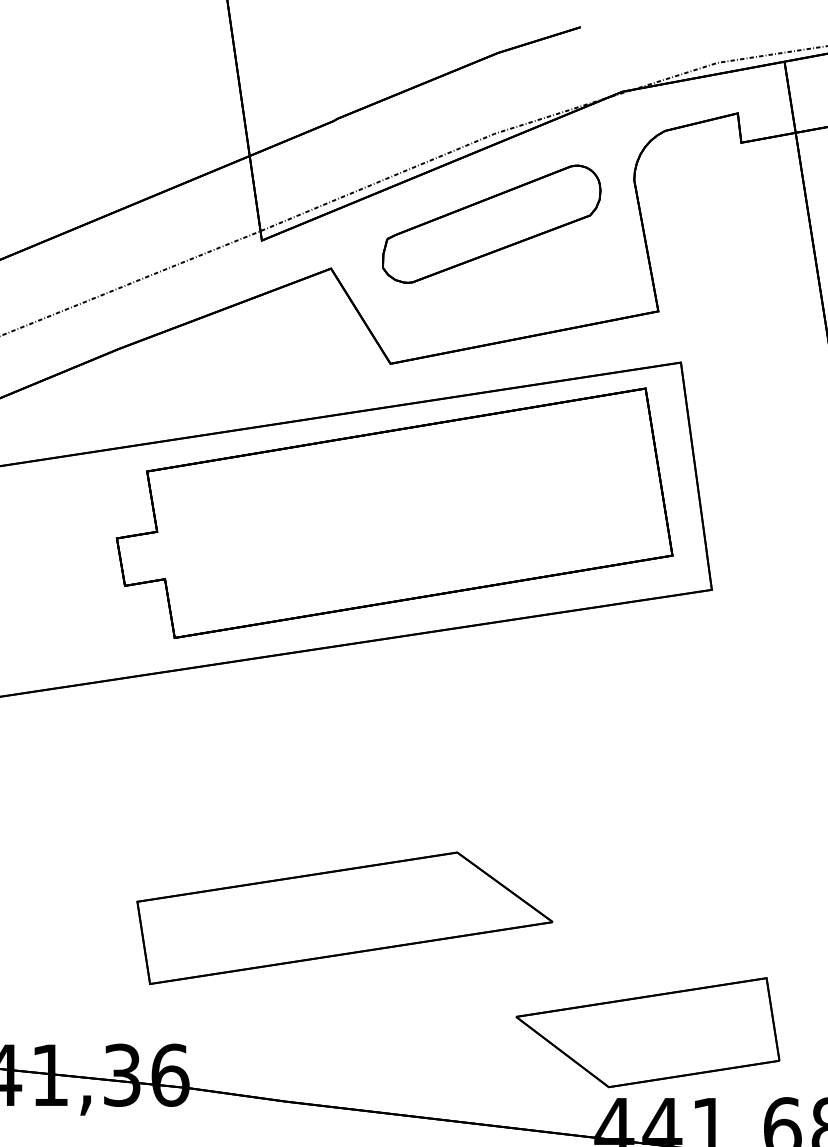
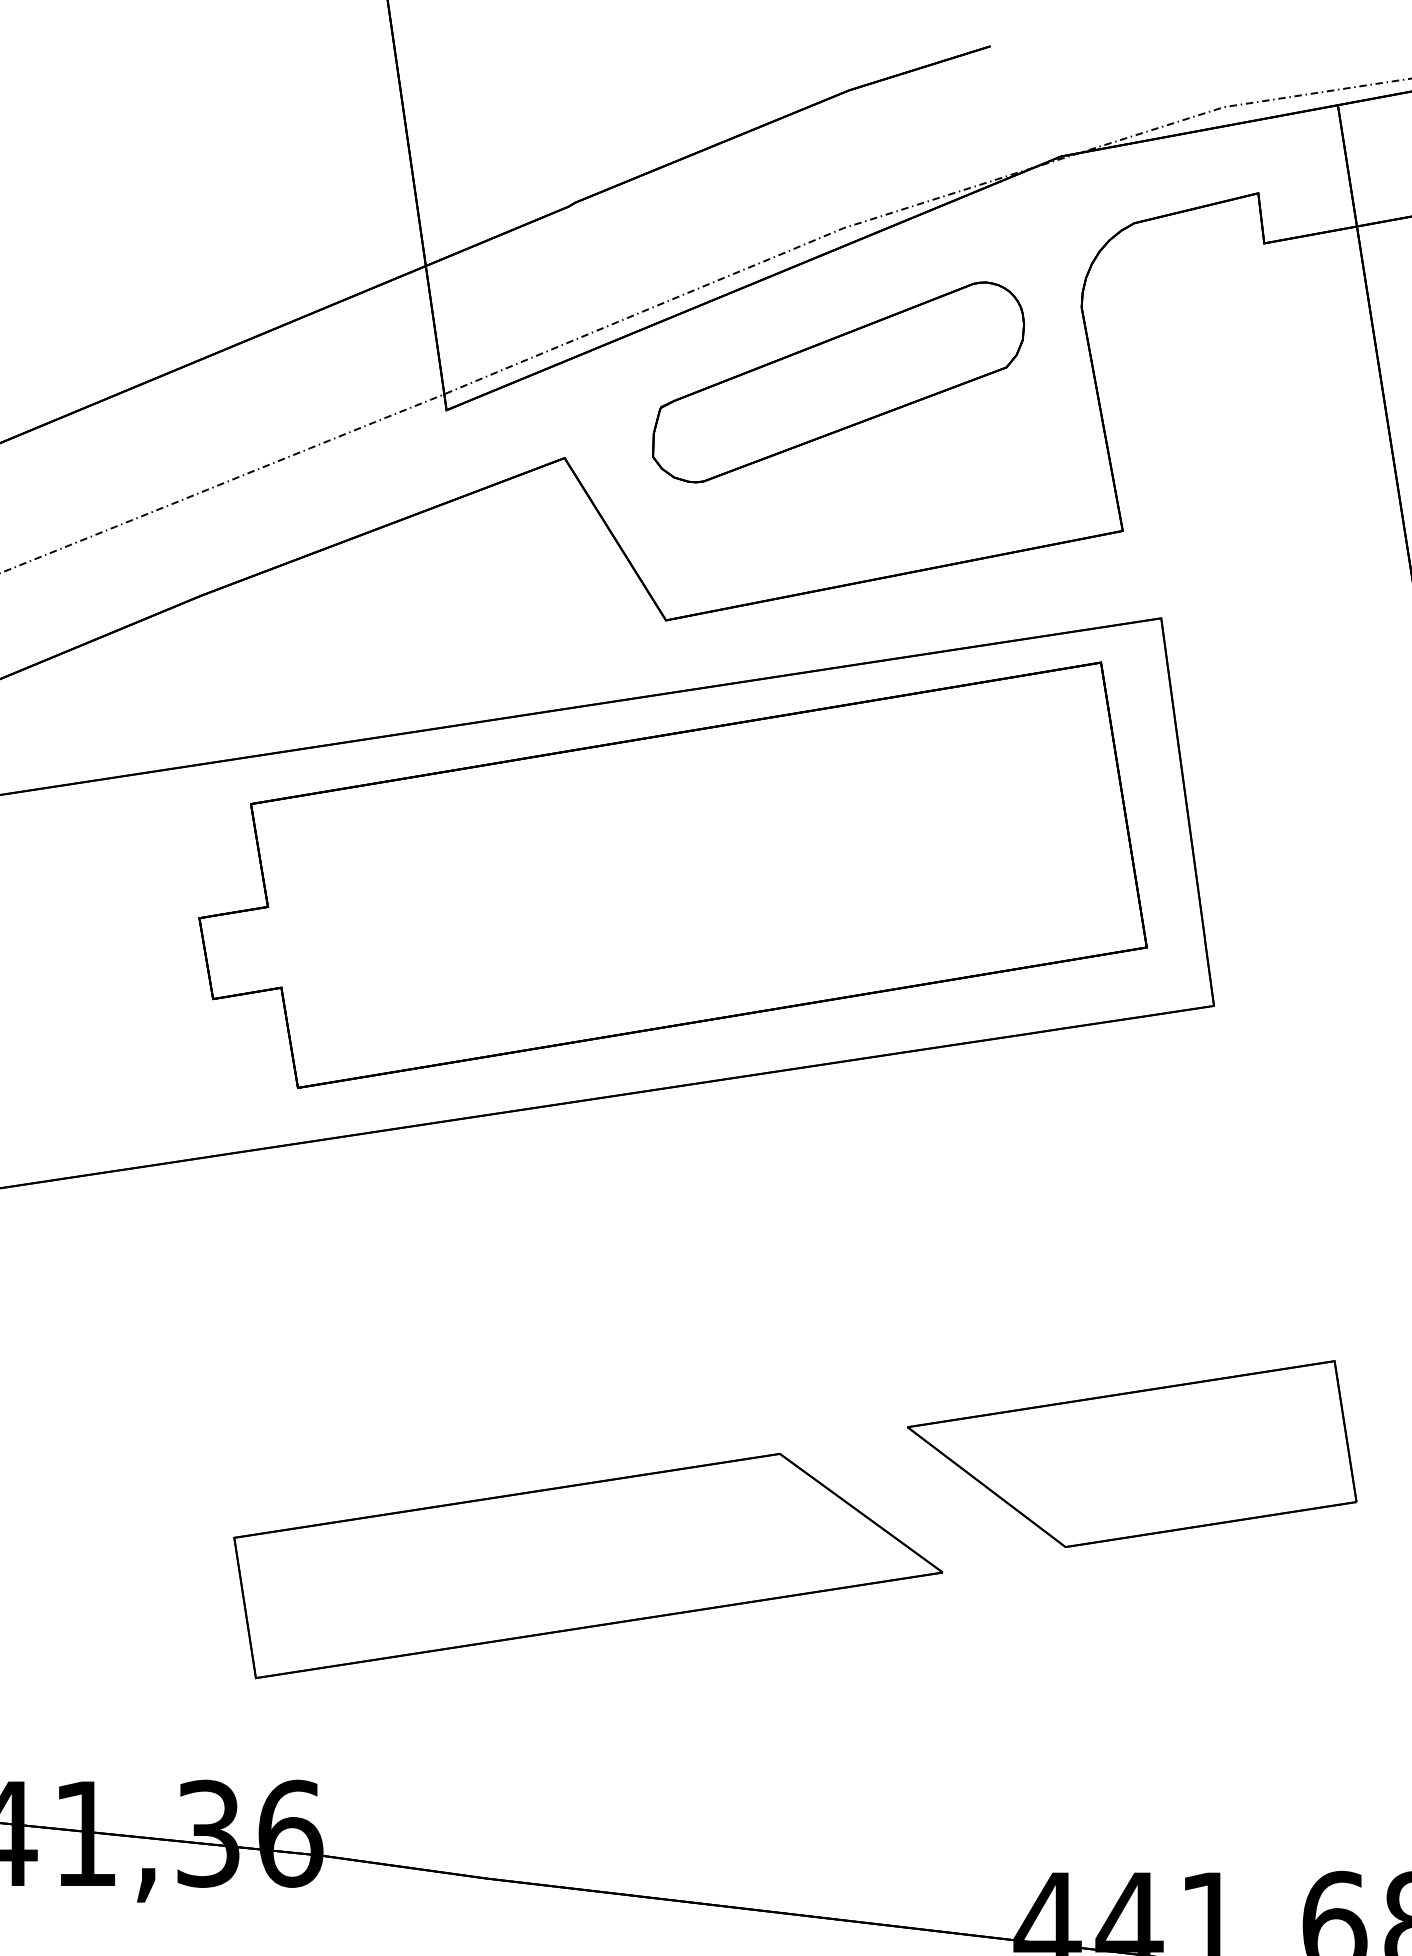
part: (647, 1032) -> (1131, 1453), moved

